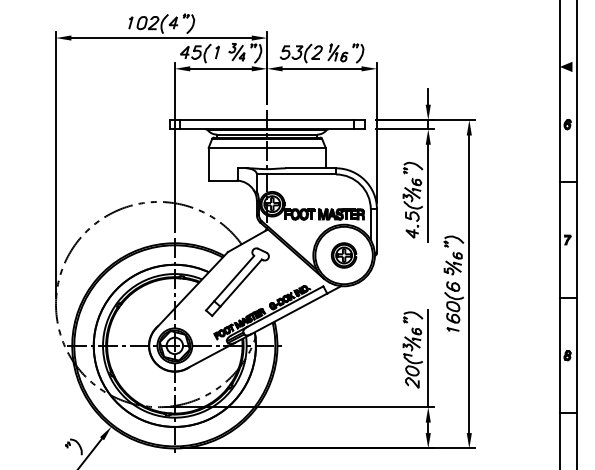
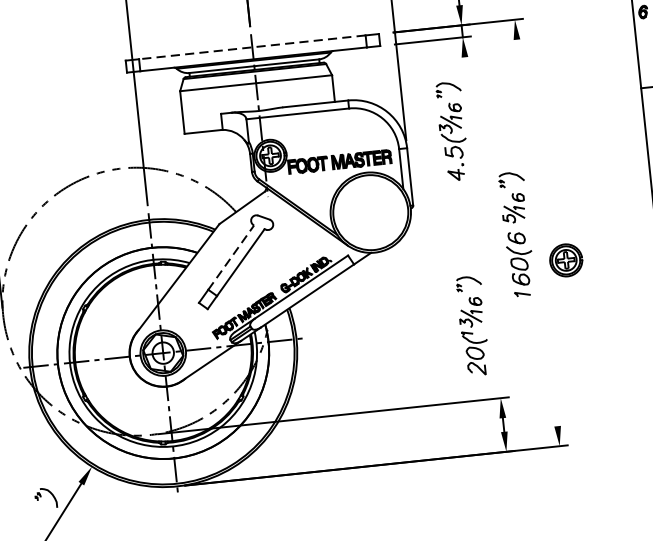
line: (266, 120) -> (251, 47), solid -> dashed
line: (428, 192) -> (471, 119), removed
part: (343, 255) -> (565, 260), moved
line: (234, 278) -> (231, 257), solid -> dashed
line: (469, 284) -> (537, 233), removed
line: (428, 358) -> (494, 334), removed

